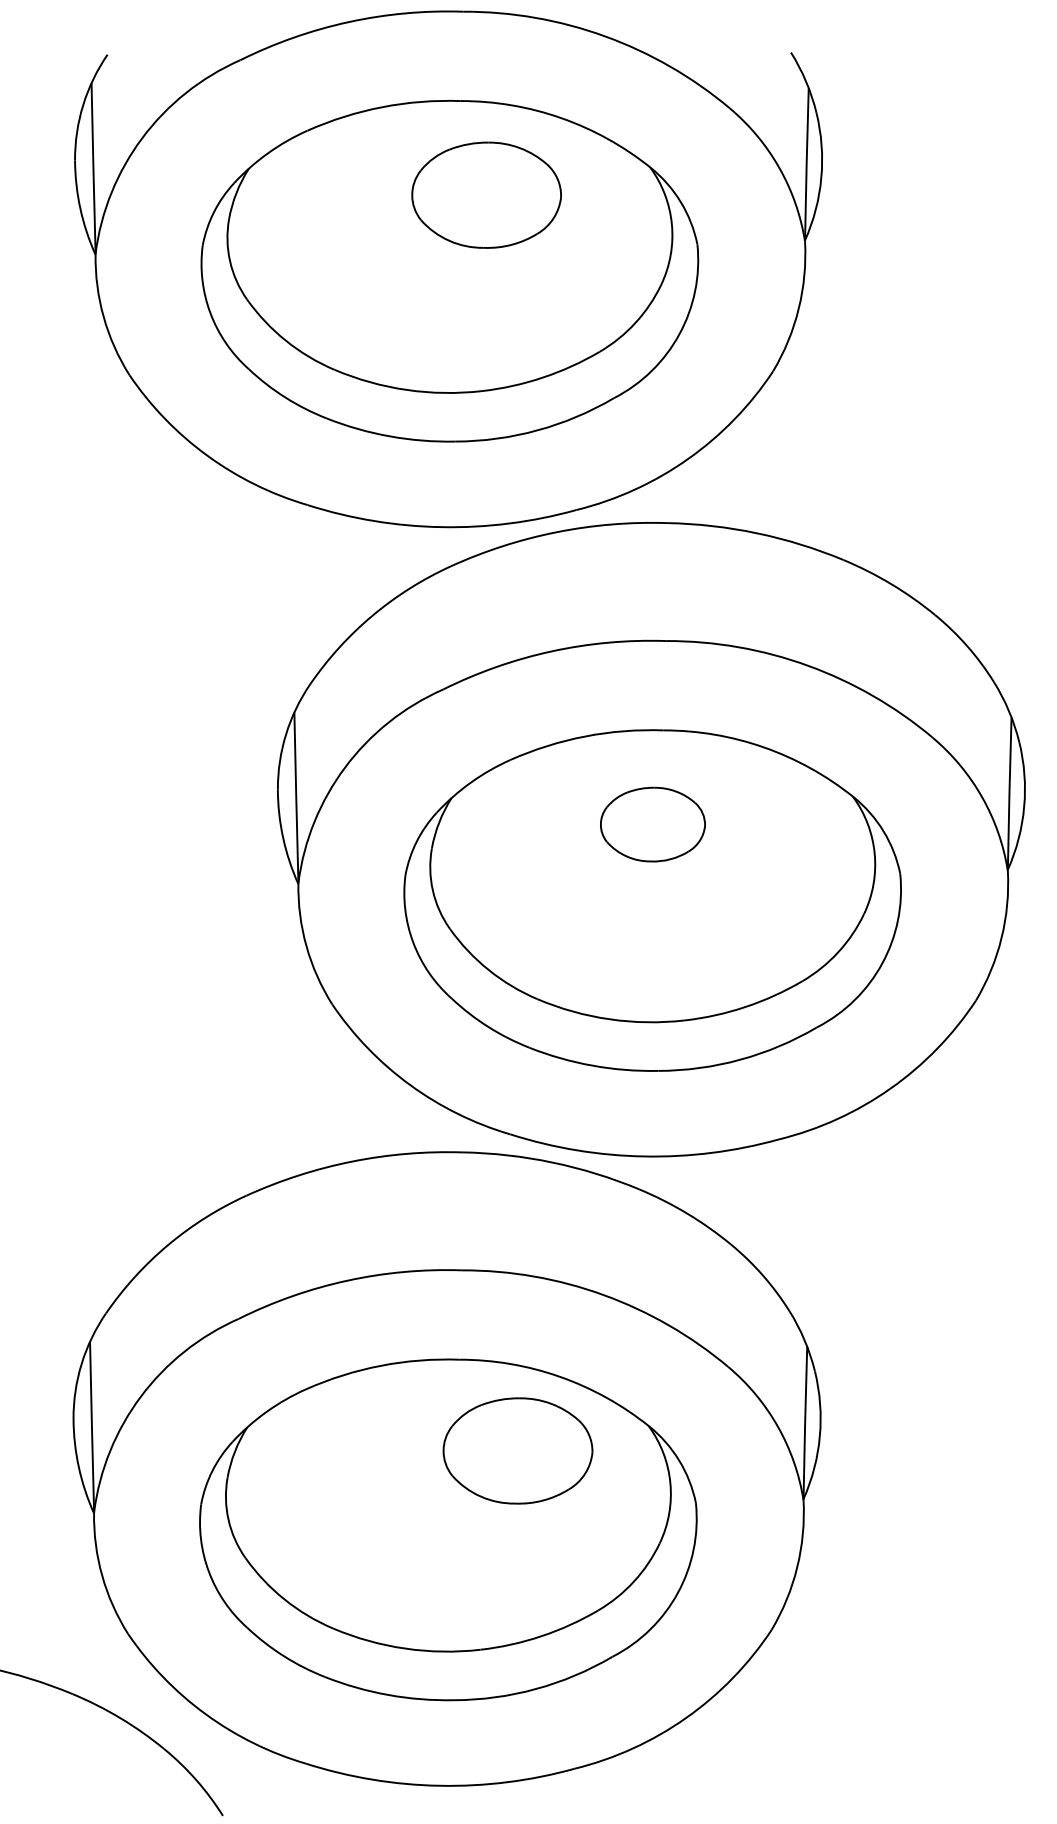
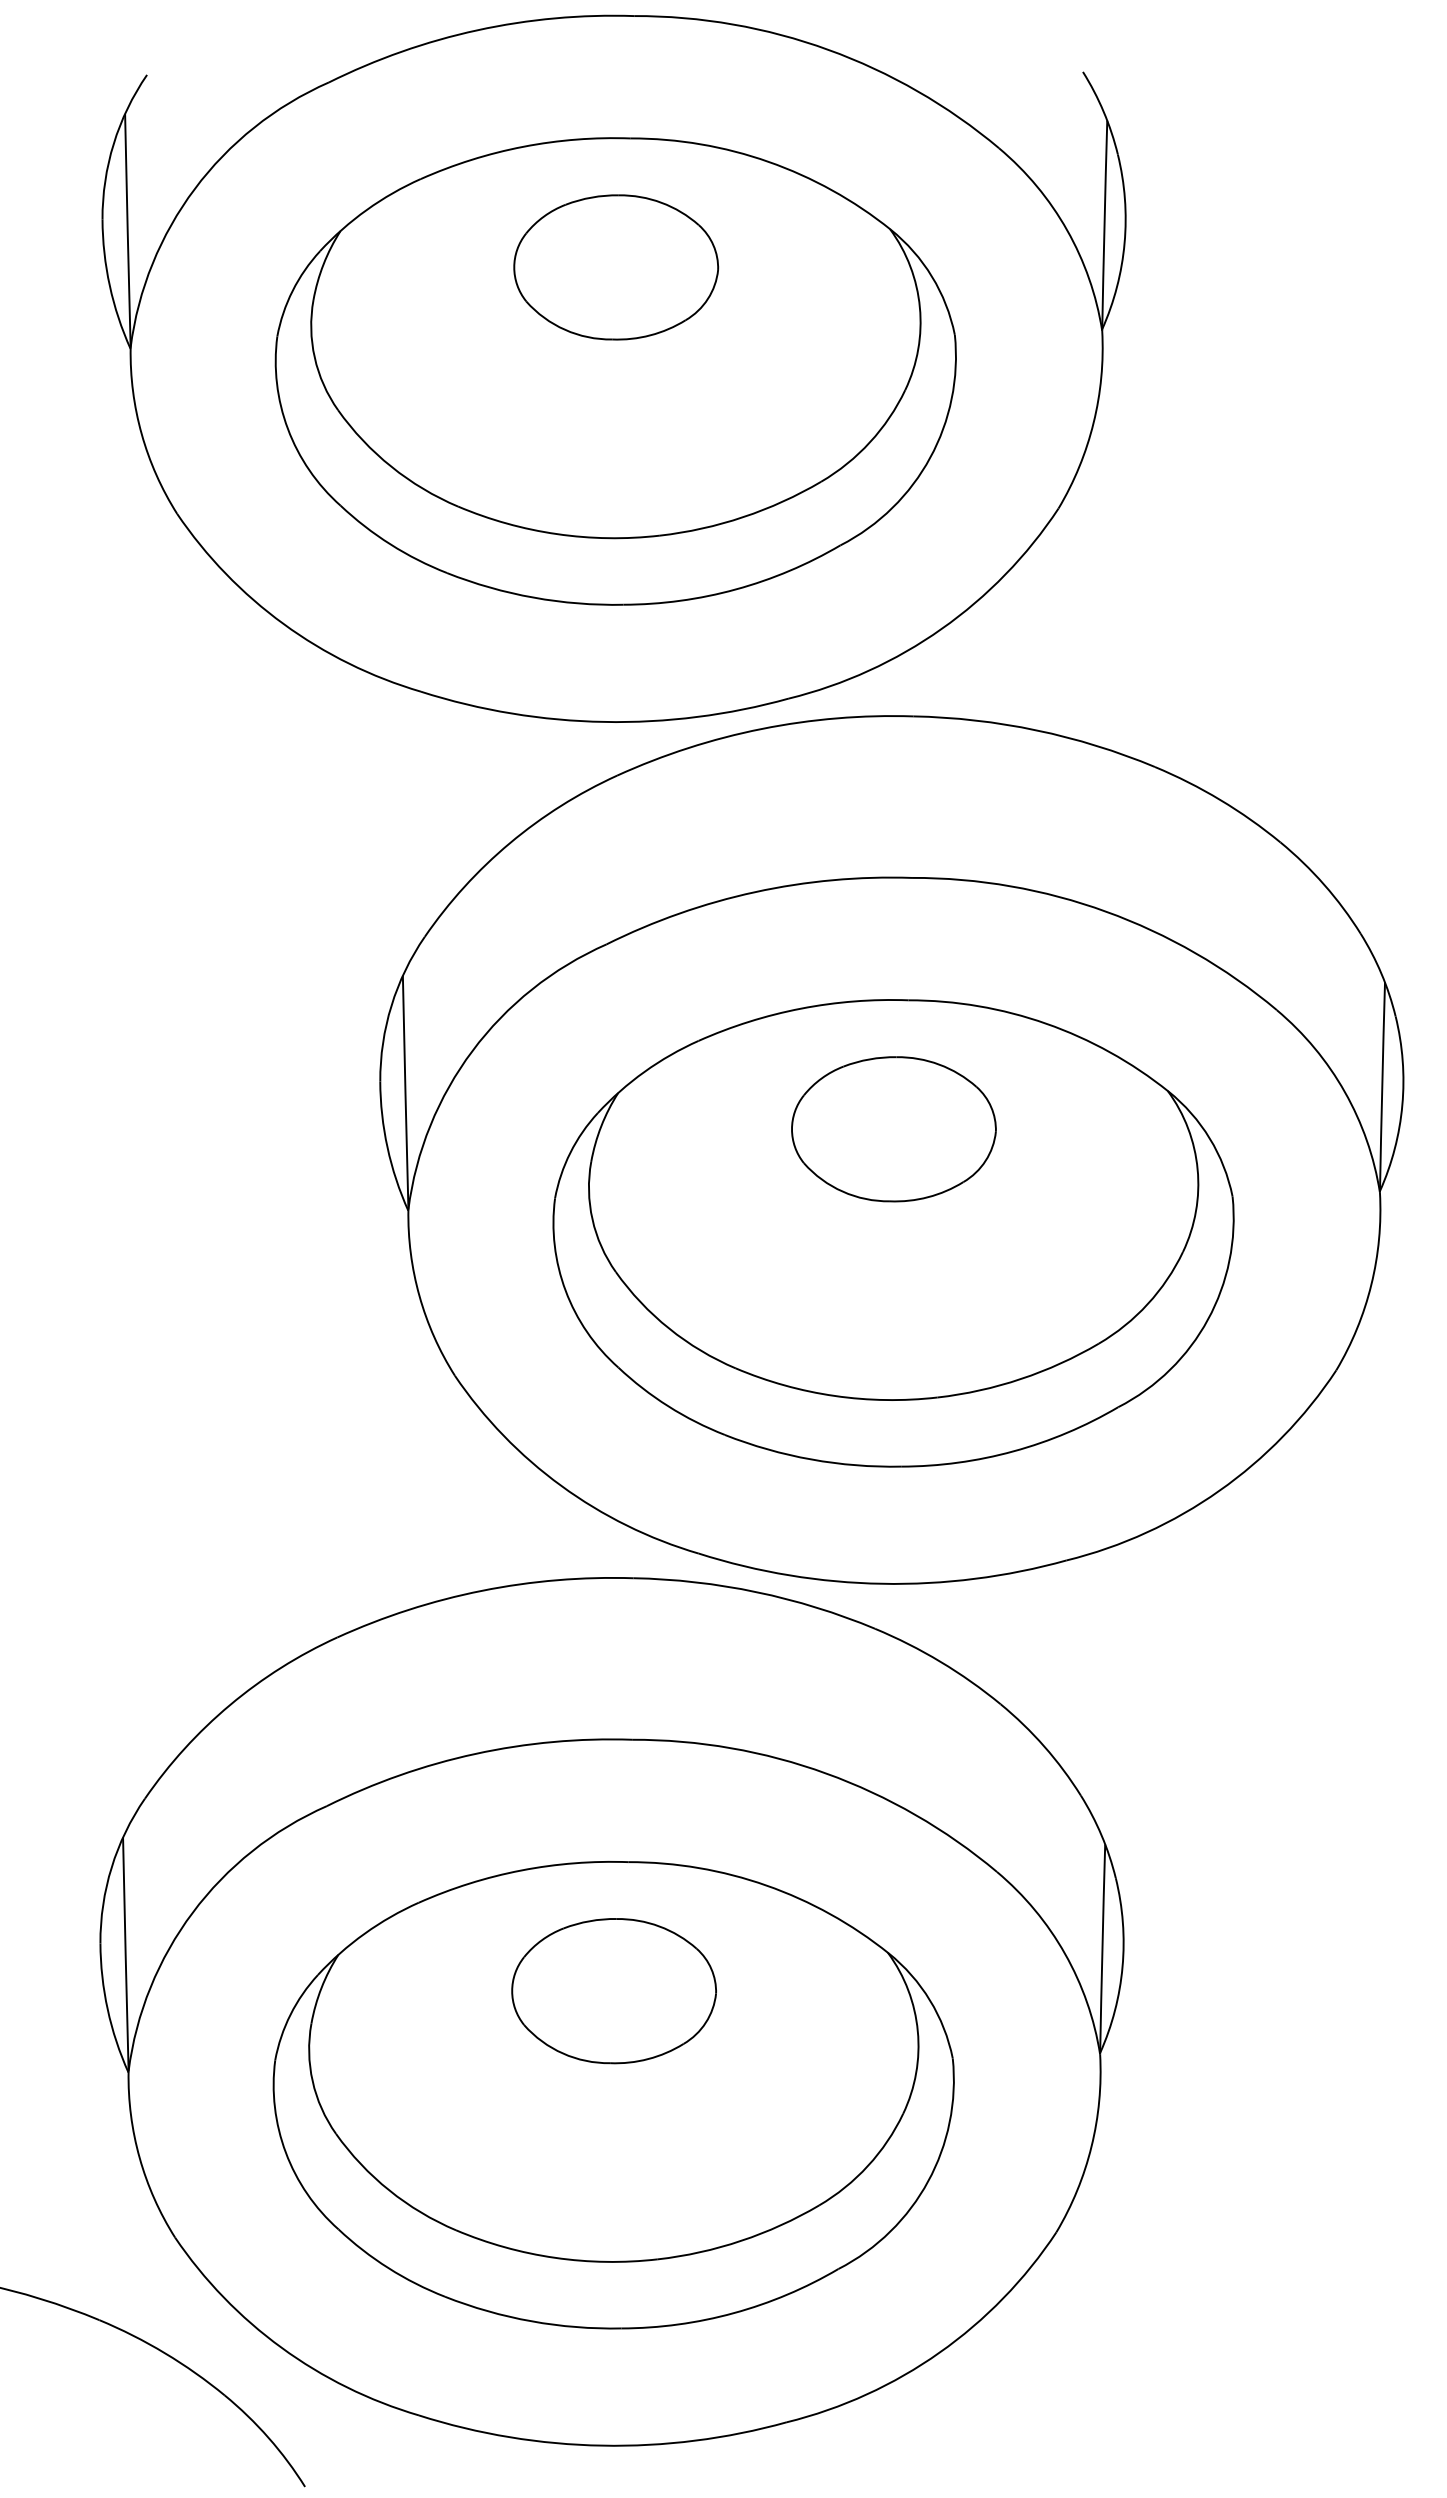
part: (486, 195) -> (616, 267), moved
part: (652, 824) -> (893, 1129), size x1.43
part: (517, 1451) -> (613, 1991), moved

